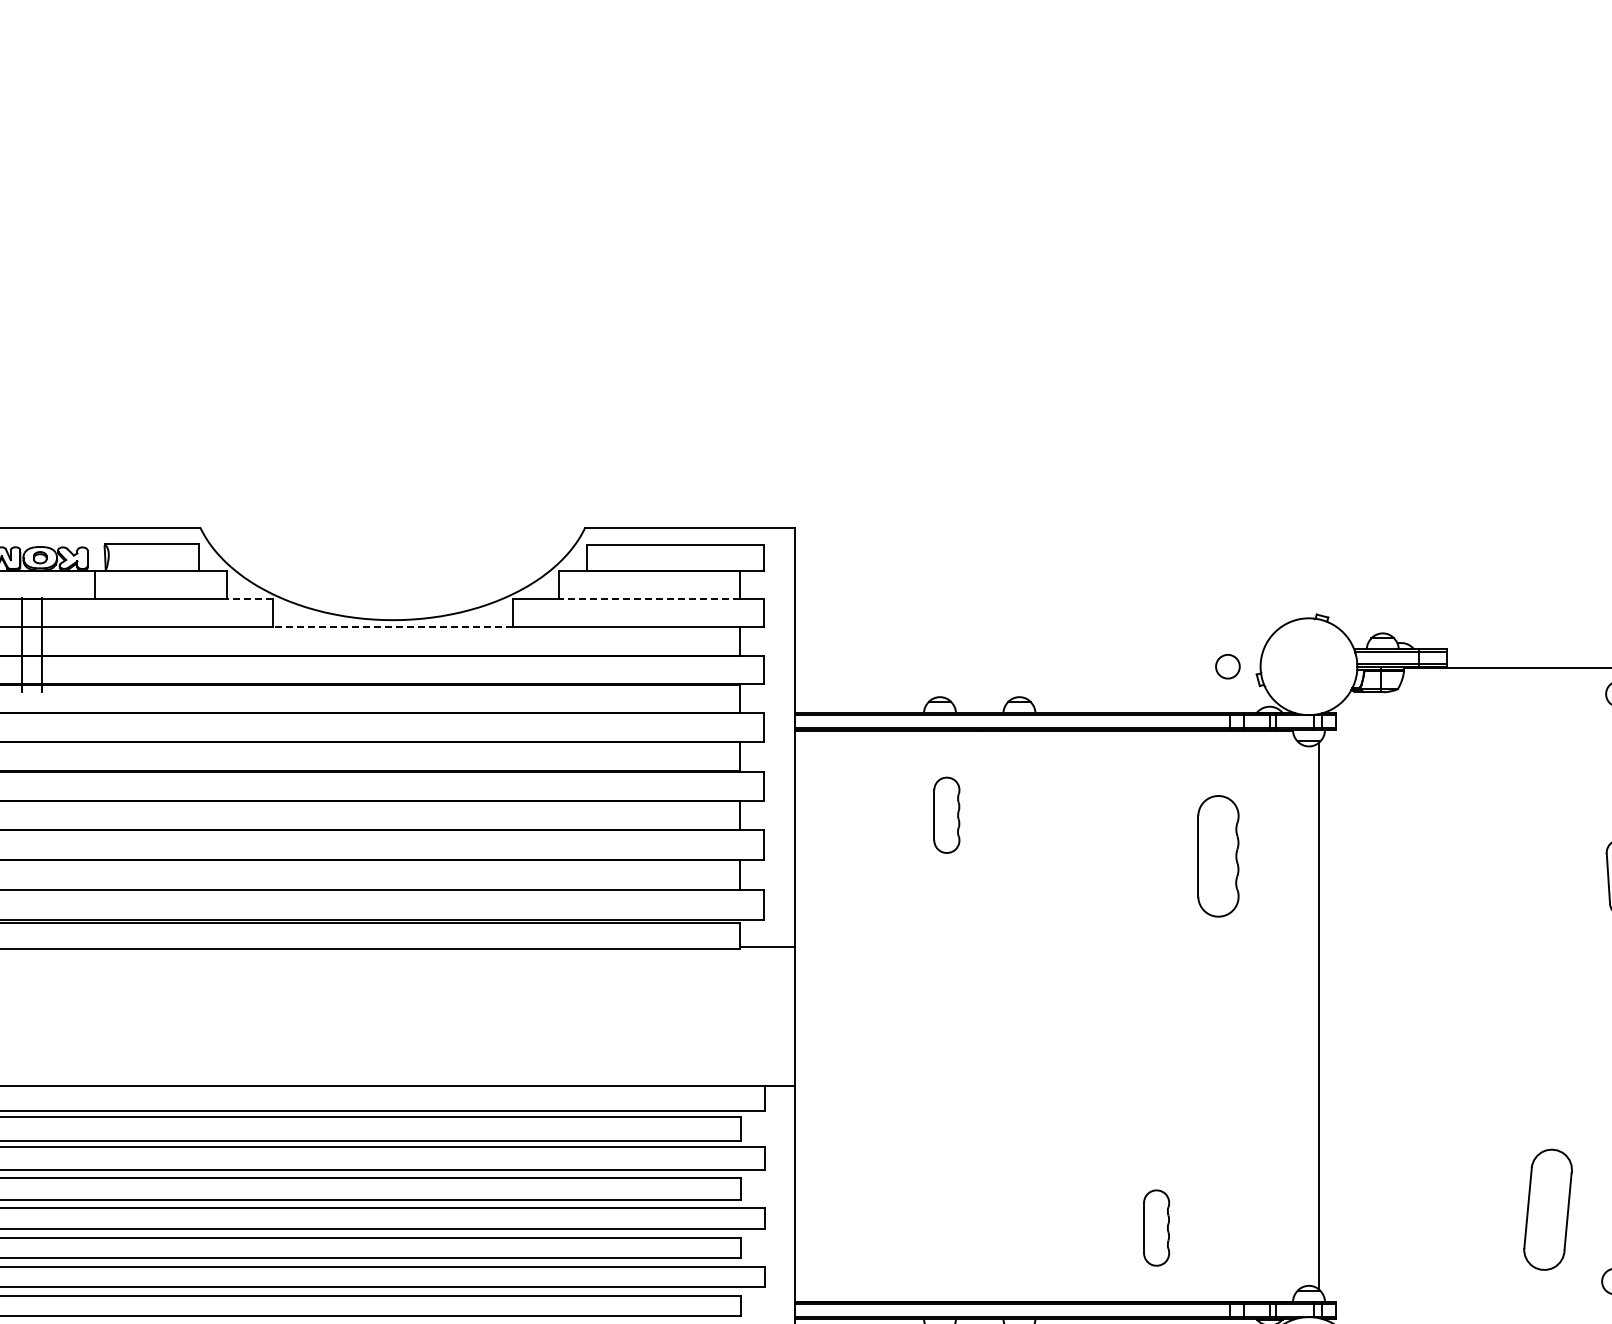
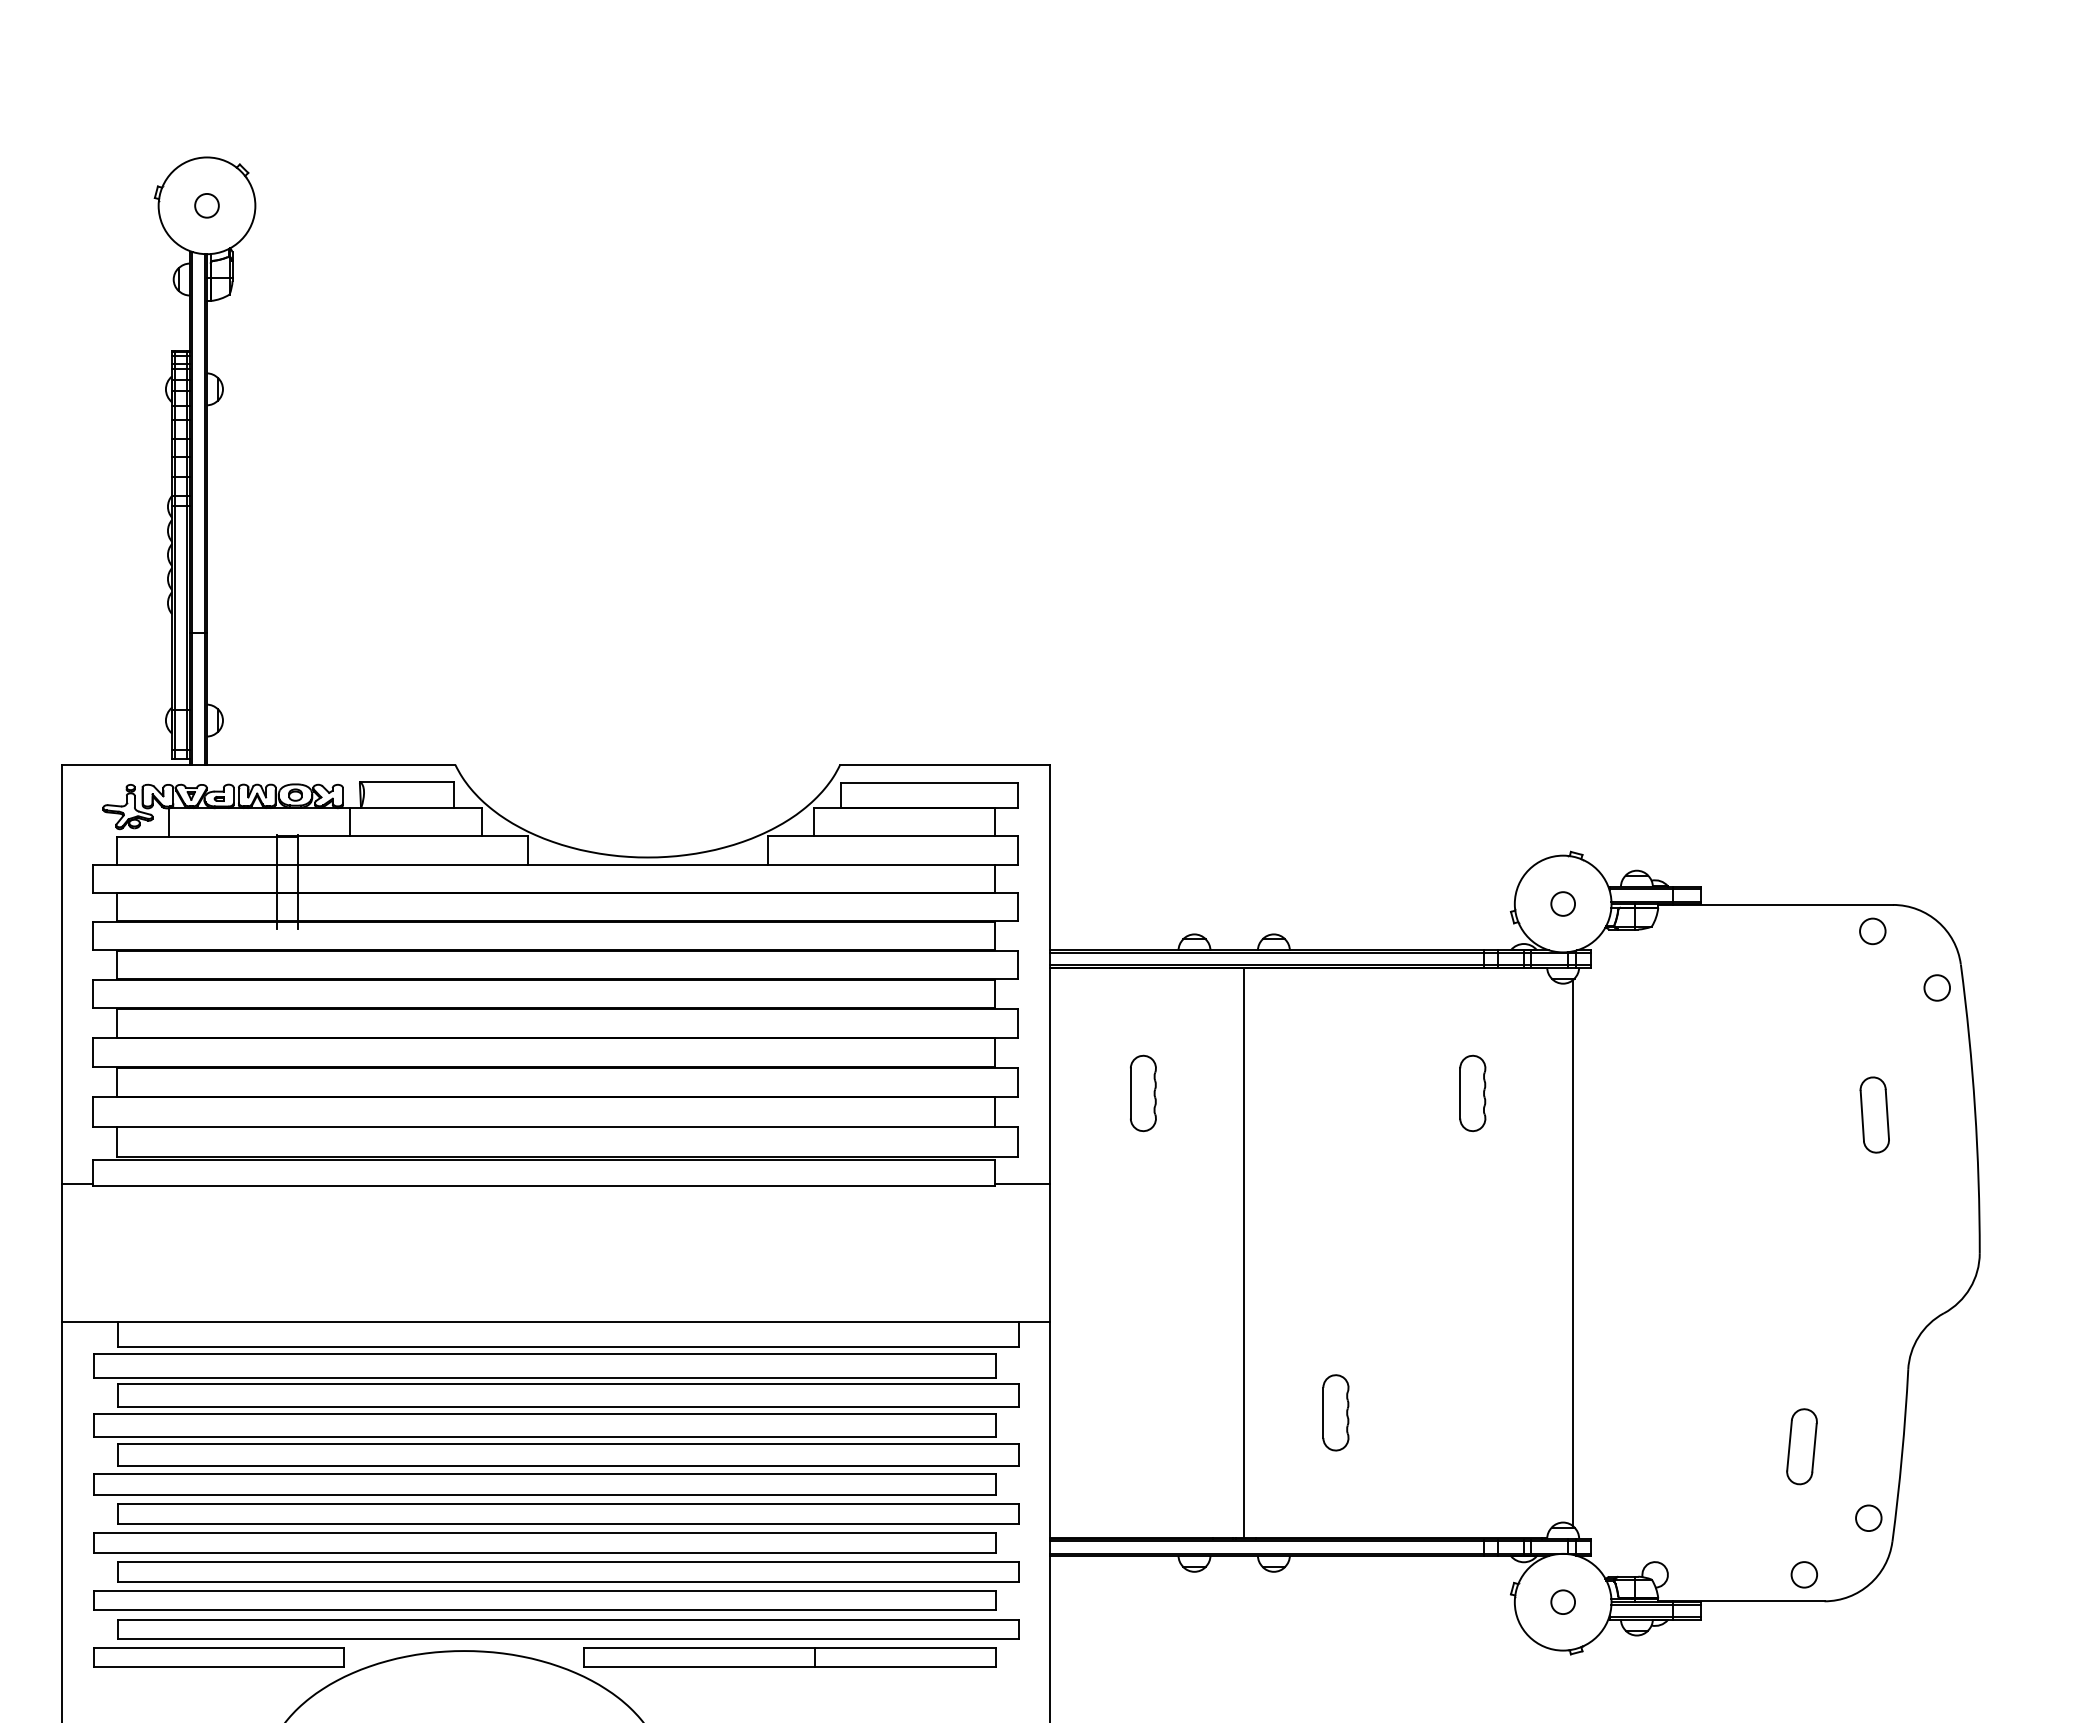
line: (249, 599) -> (504, 836), dashed -> solid
line: (648, 599) -> (903, 836), dashed -> solid
line: (392, 627) -> (647, 864), dashed -> solid
circle: (1227, 666) -> (1562, 903), moved
part: (946, 815) -> (1143, 1093), moved
part: (1218, 856) -> (1472, 1093), size x0.62
line: (989, 1016) -> (1243, 1253), added
part: (1547, 1209) -> (1801, 1446), size x0.62
part: (1156, 1227) -> (1335, 1412), moved

